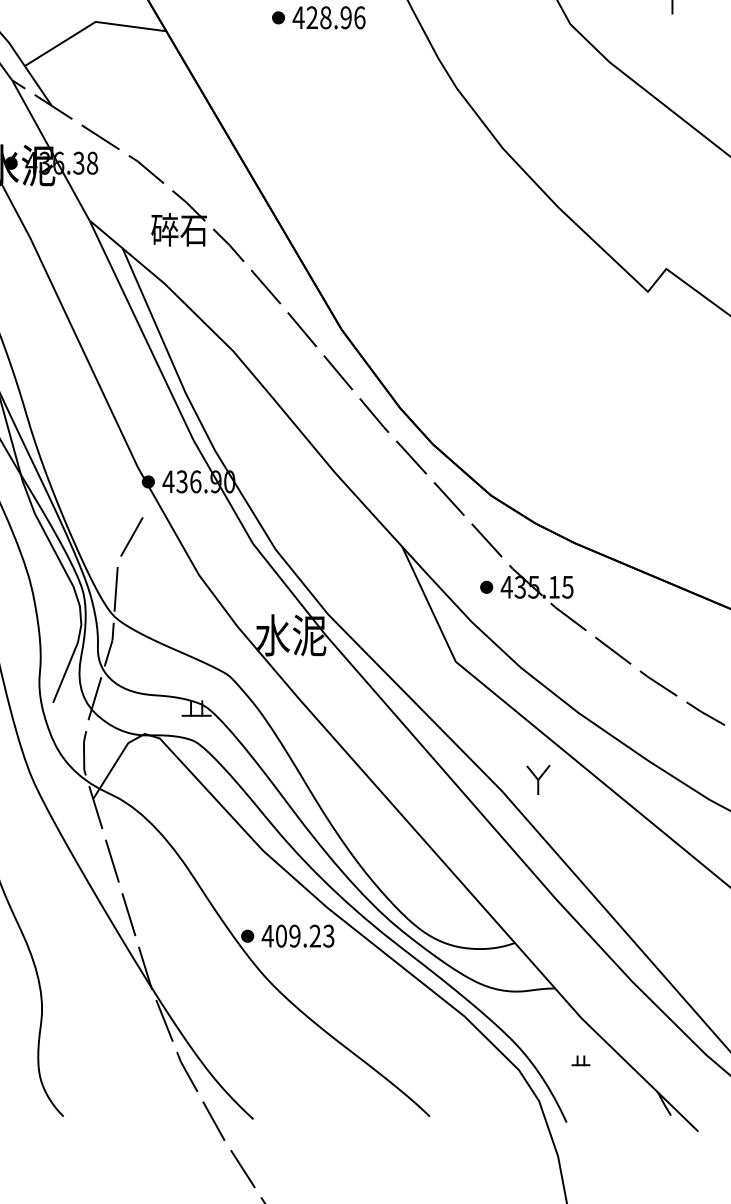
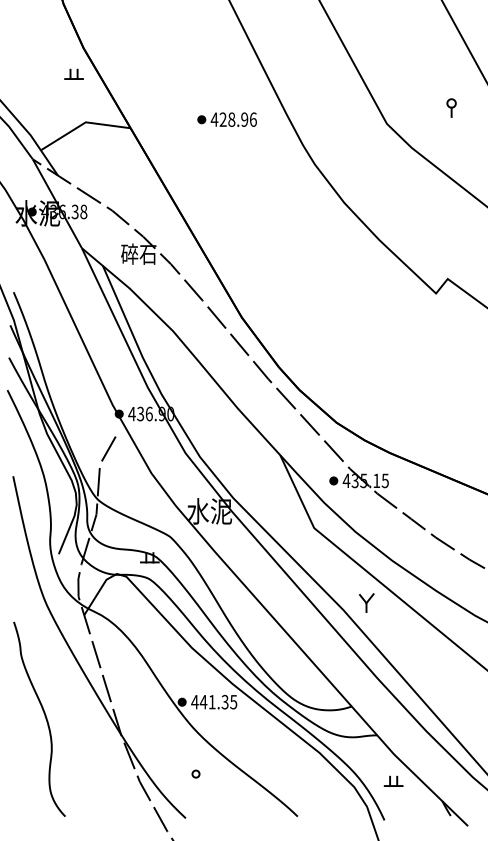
text: (304, 935) -> (218, 701), 409.23 -> 441.35
part: (268, 1048) -> (195, 773), added
part: (580, 1059) -> (393, 780), size x1.67

